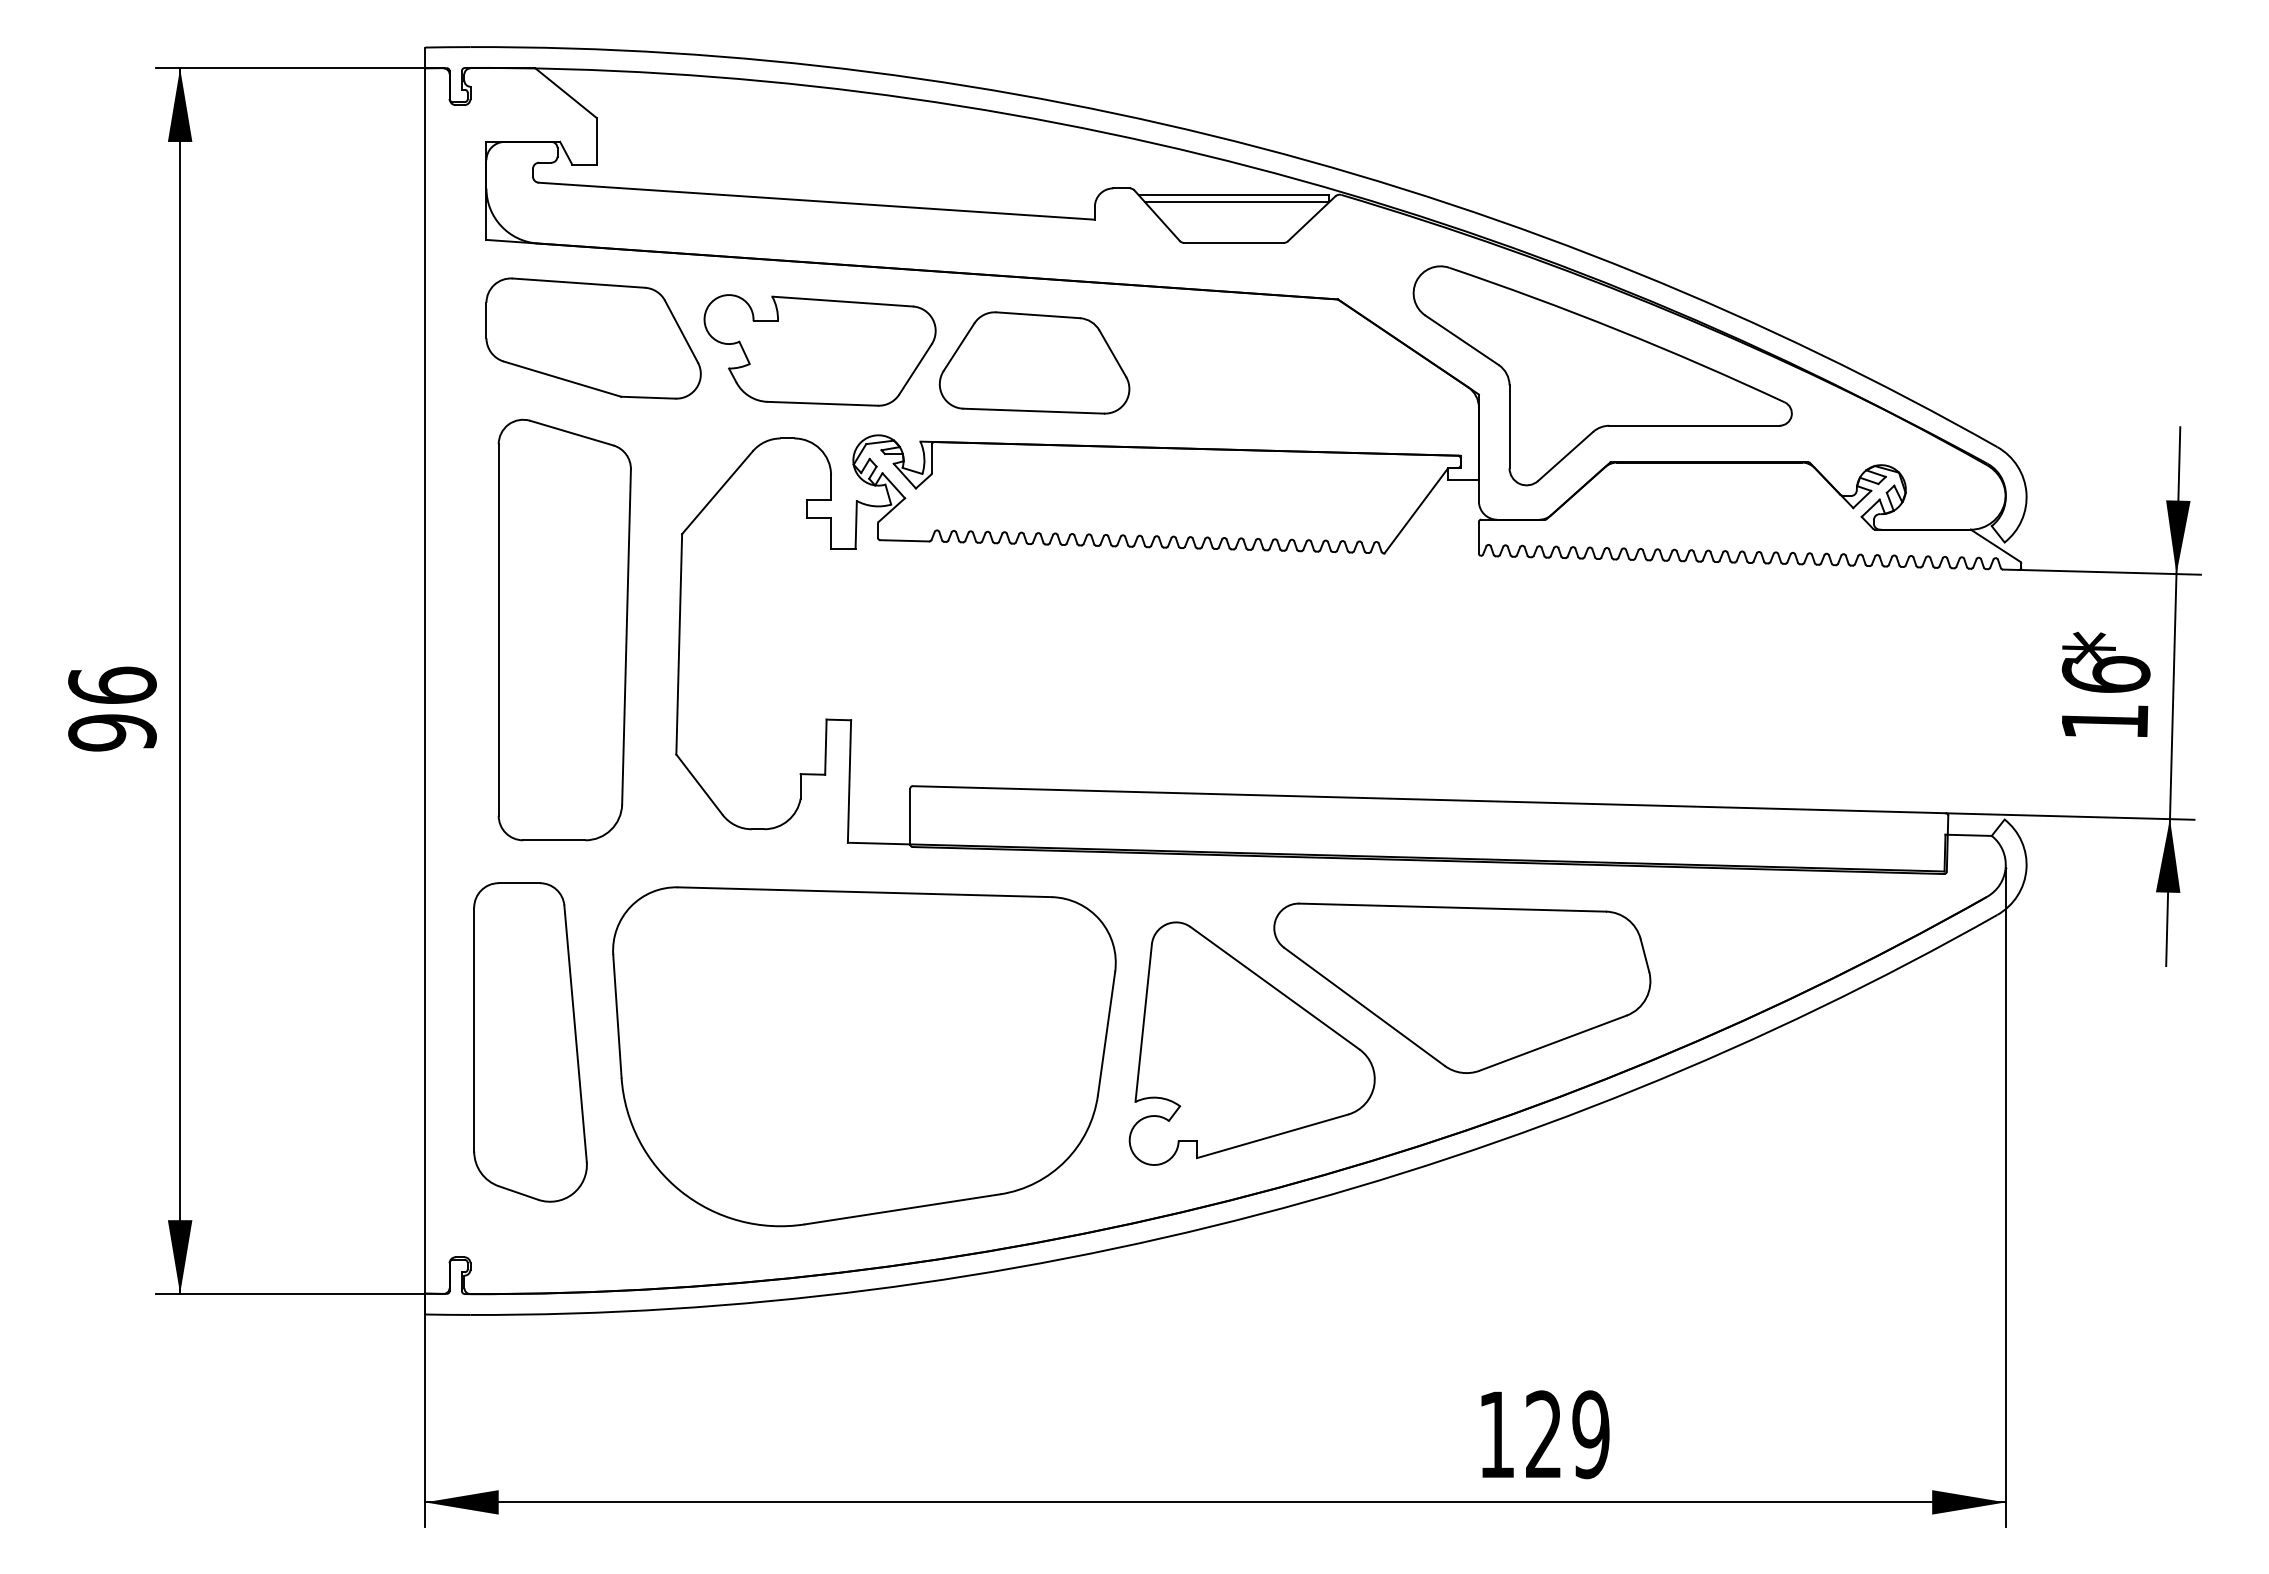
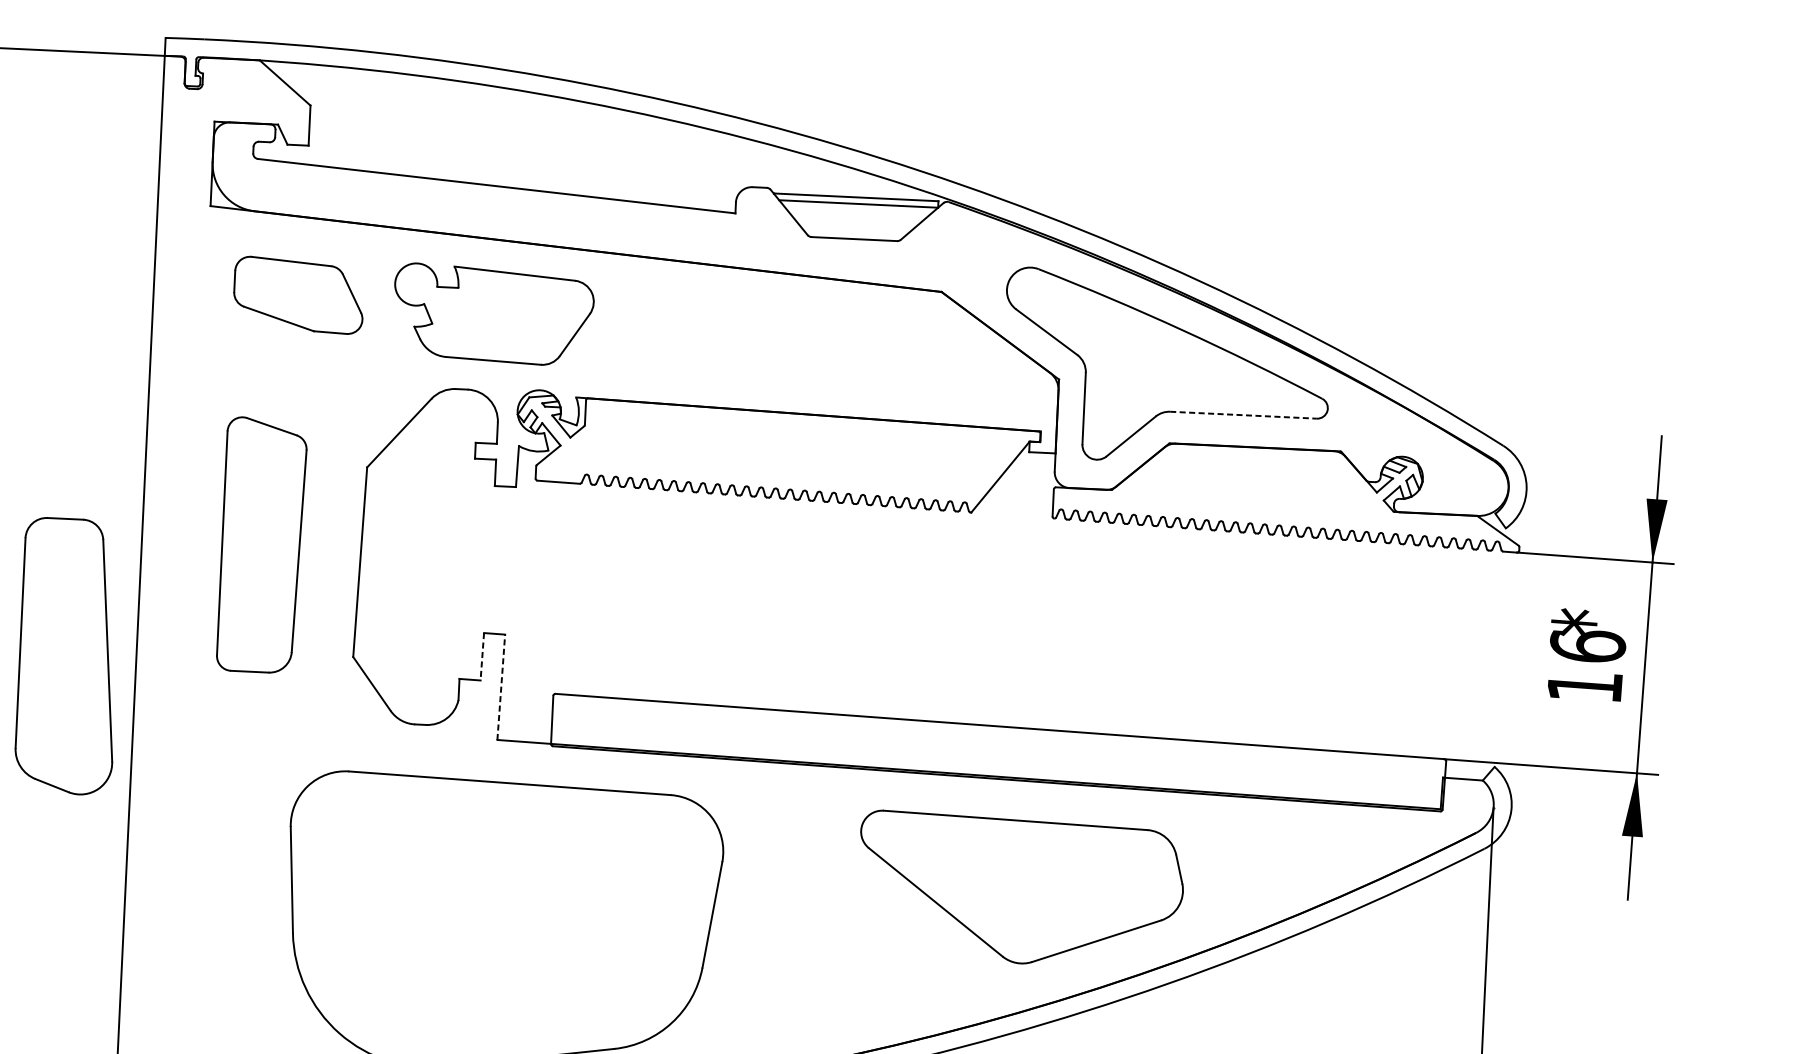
part: (593, 338) -> (298, 295), size x0.7
part: (1034, 362) -> (677, 333), removed
line: (1695, 425) -> (1244, 415), solid -> dashed
part: (564, 629) -> (261, 544), size x0.7
line: (825, 747) -> (481, 657), solid -> dashed
line: (849, 781) -> (501, 687), solid -> dashed
part: (530, 1042) -> (68, 656), moved
part: (1251, 1043) -> (836, 929), removed

